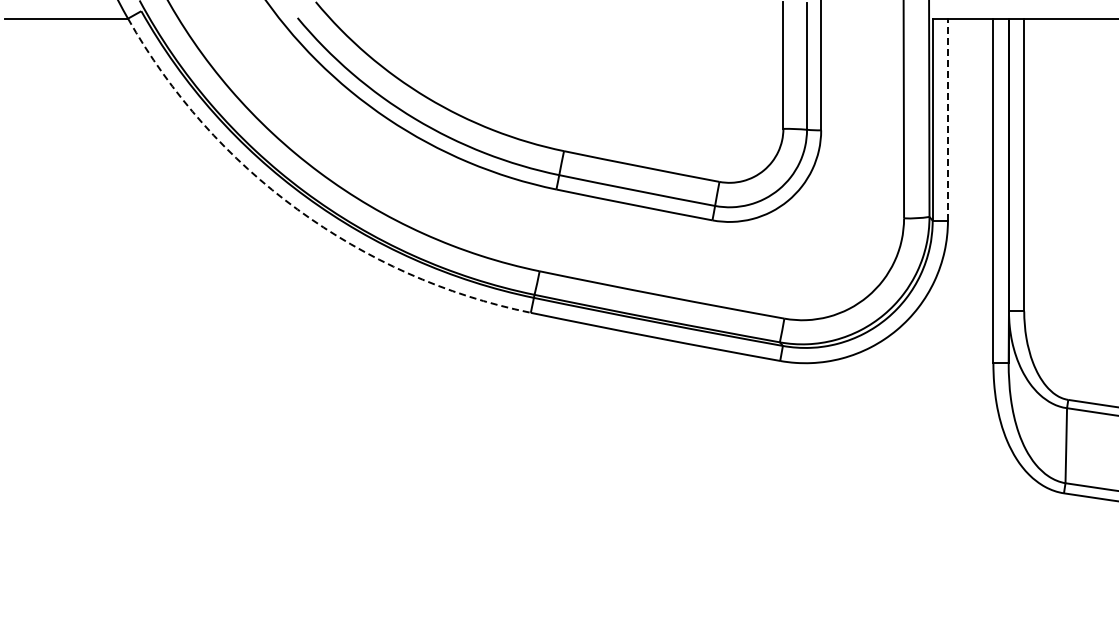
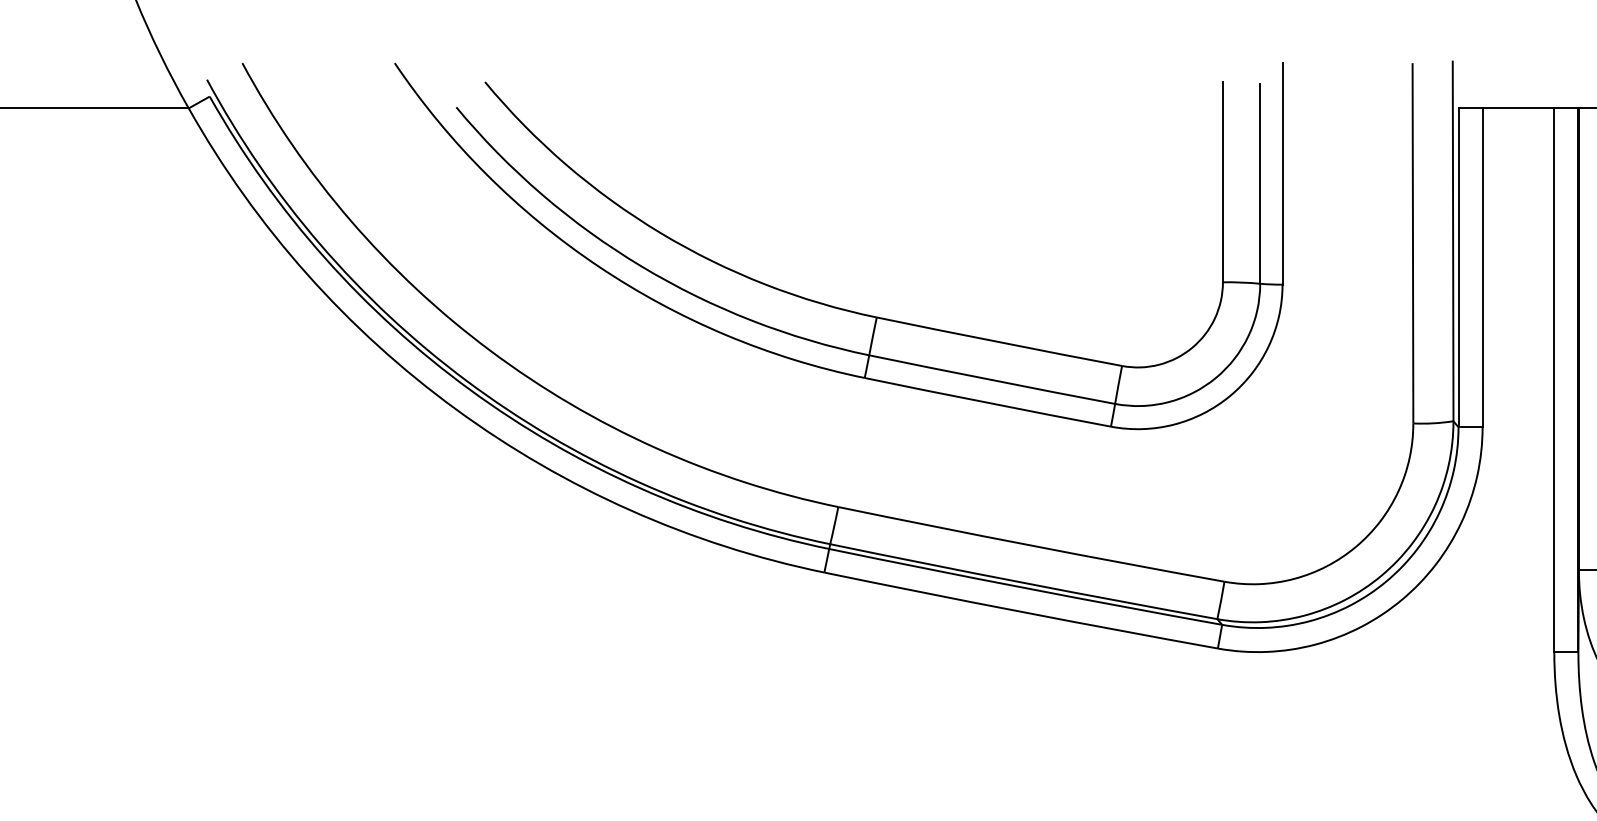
line: (947, 119) -> (1481, 267), dashed -> solid
arc: (297, 209) -> (456, 409), dashed -> solid

